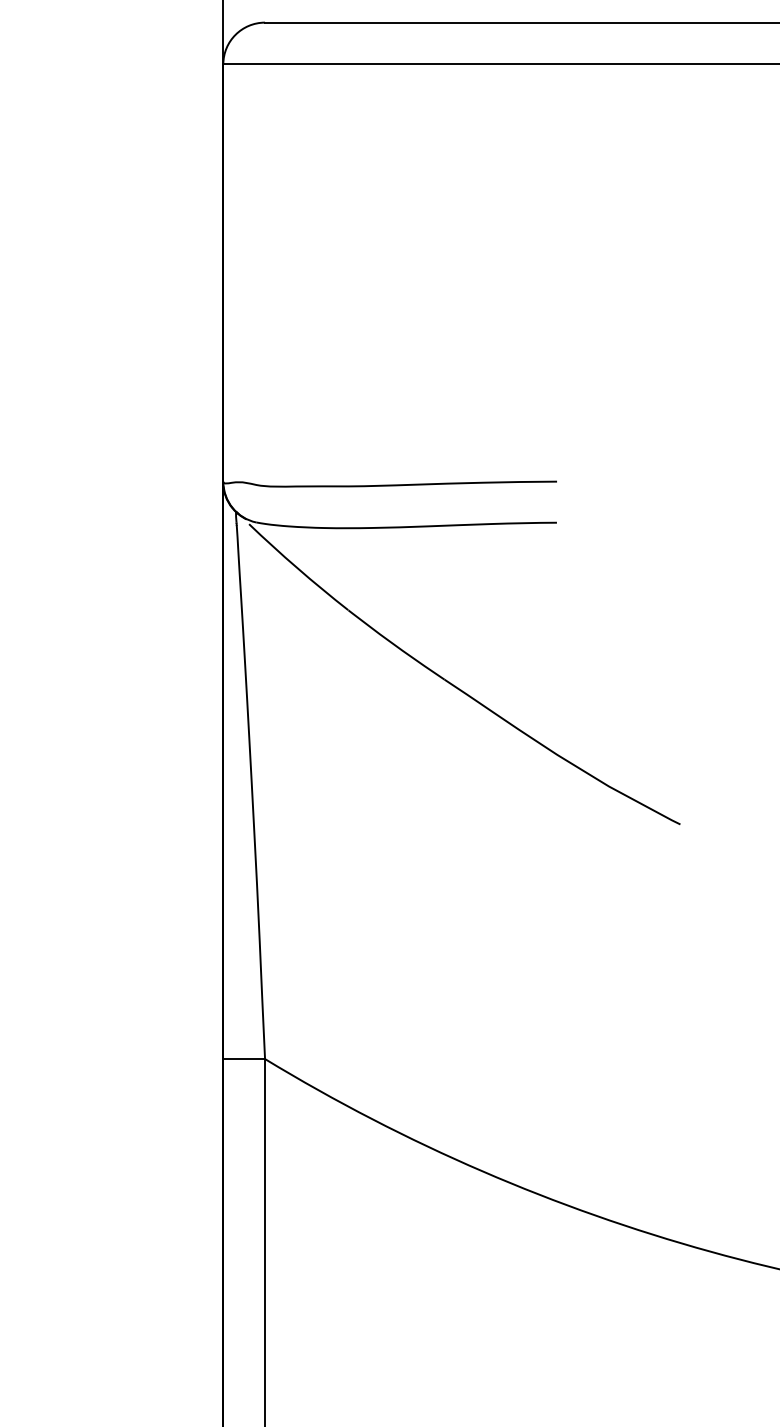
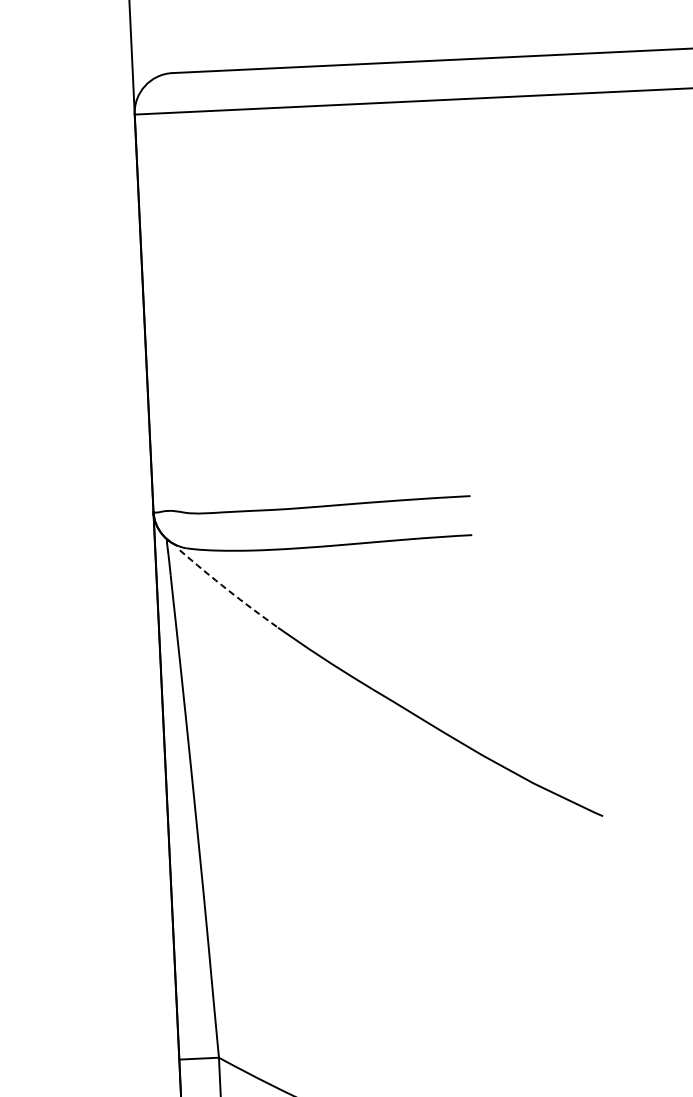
arc: (297, 568) -> (227, 590), solid -> dashed

